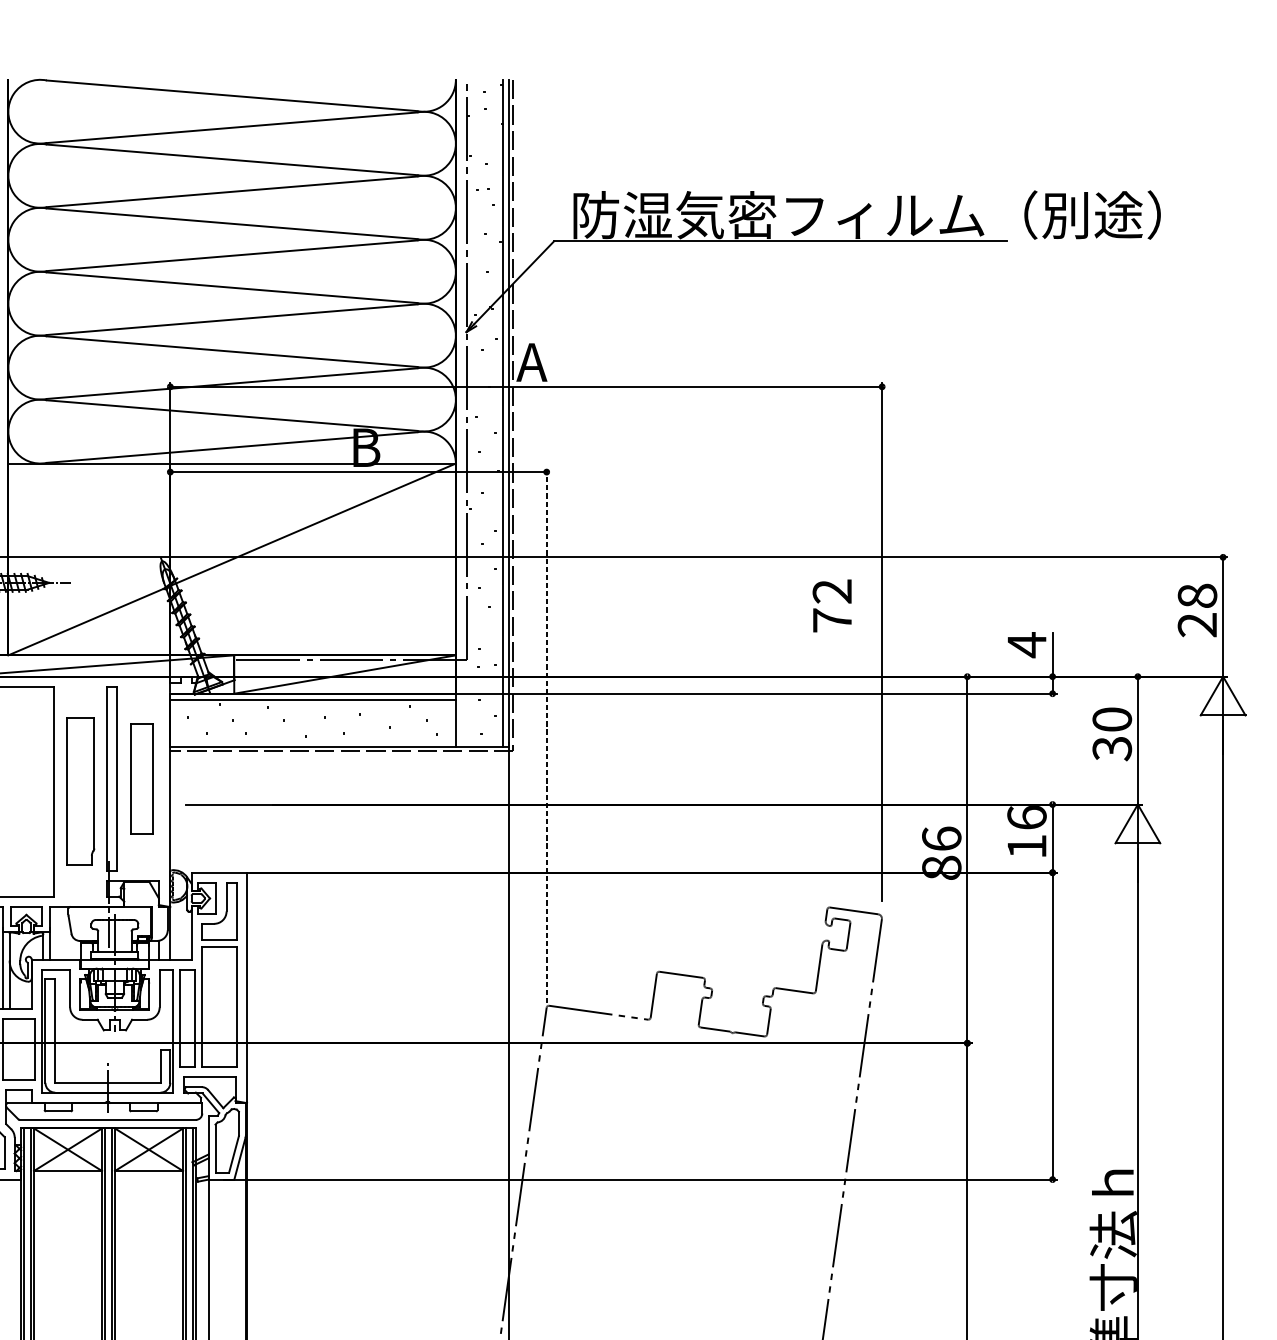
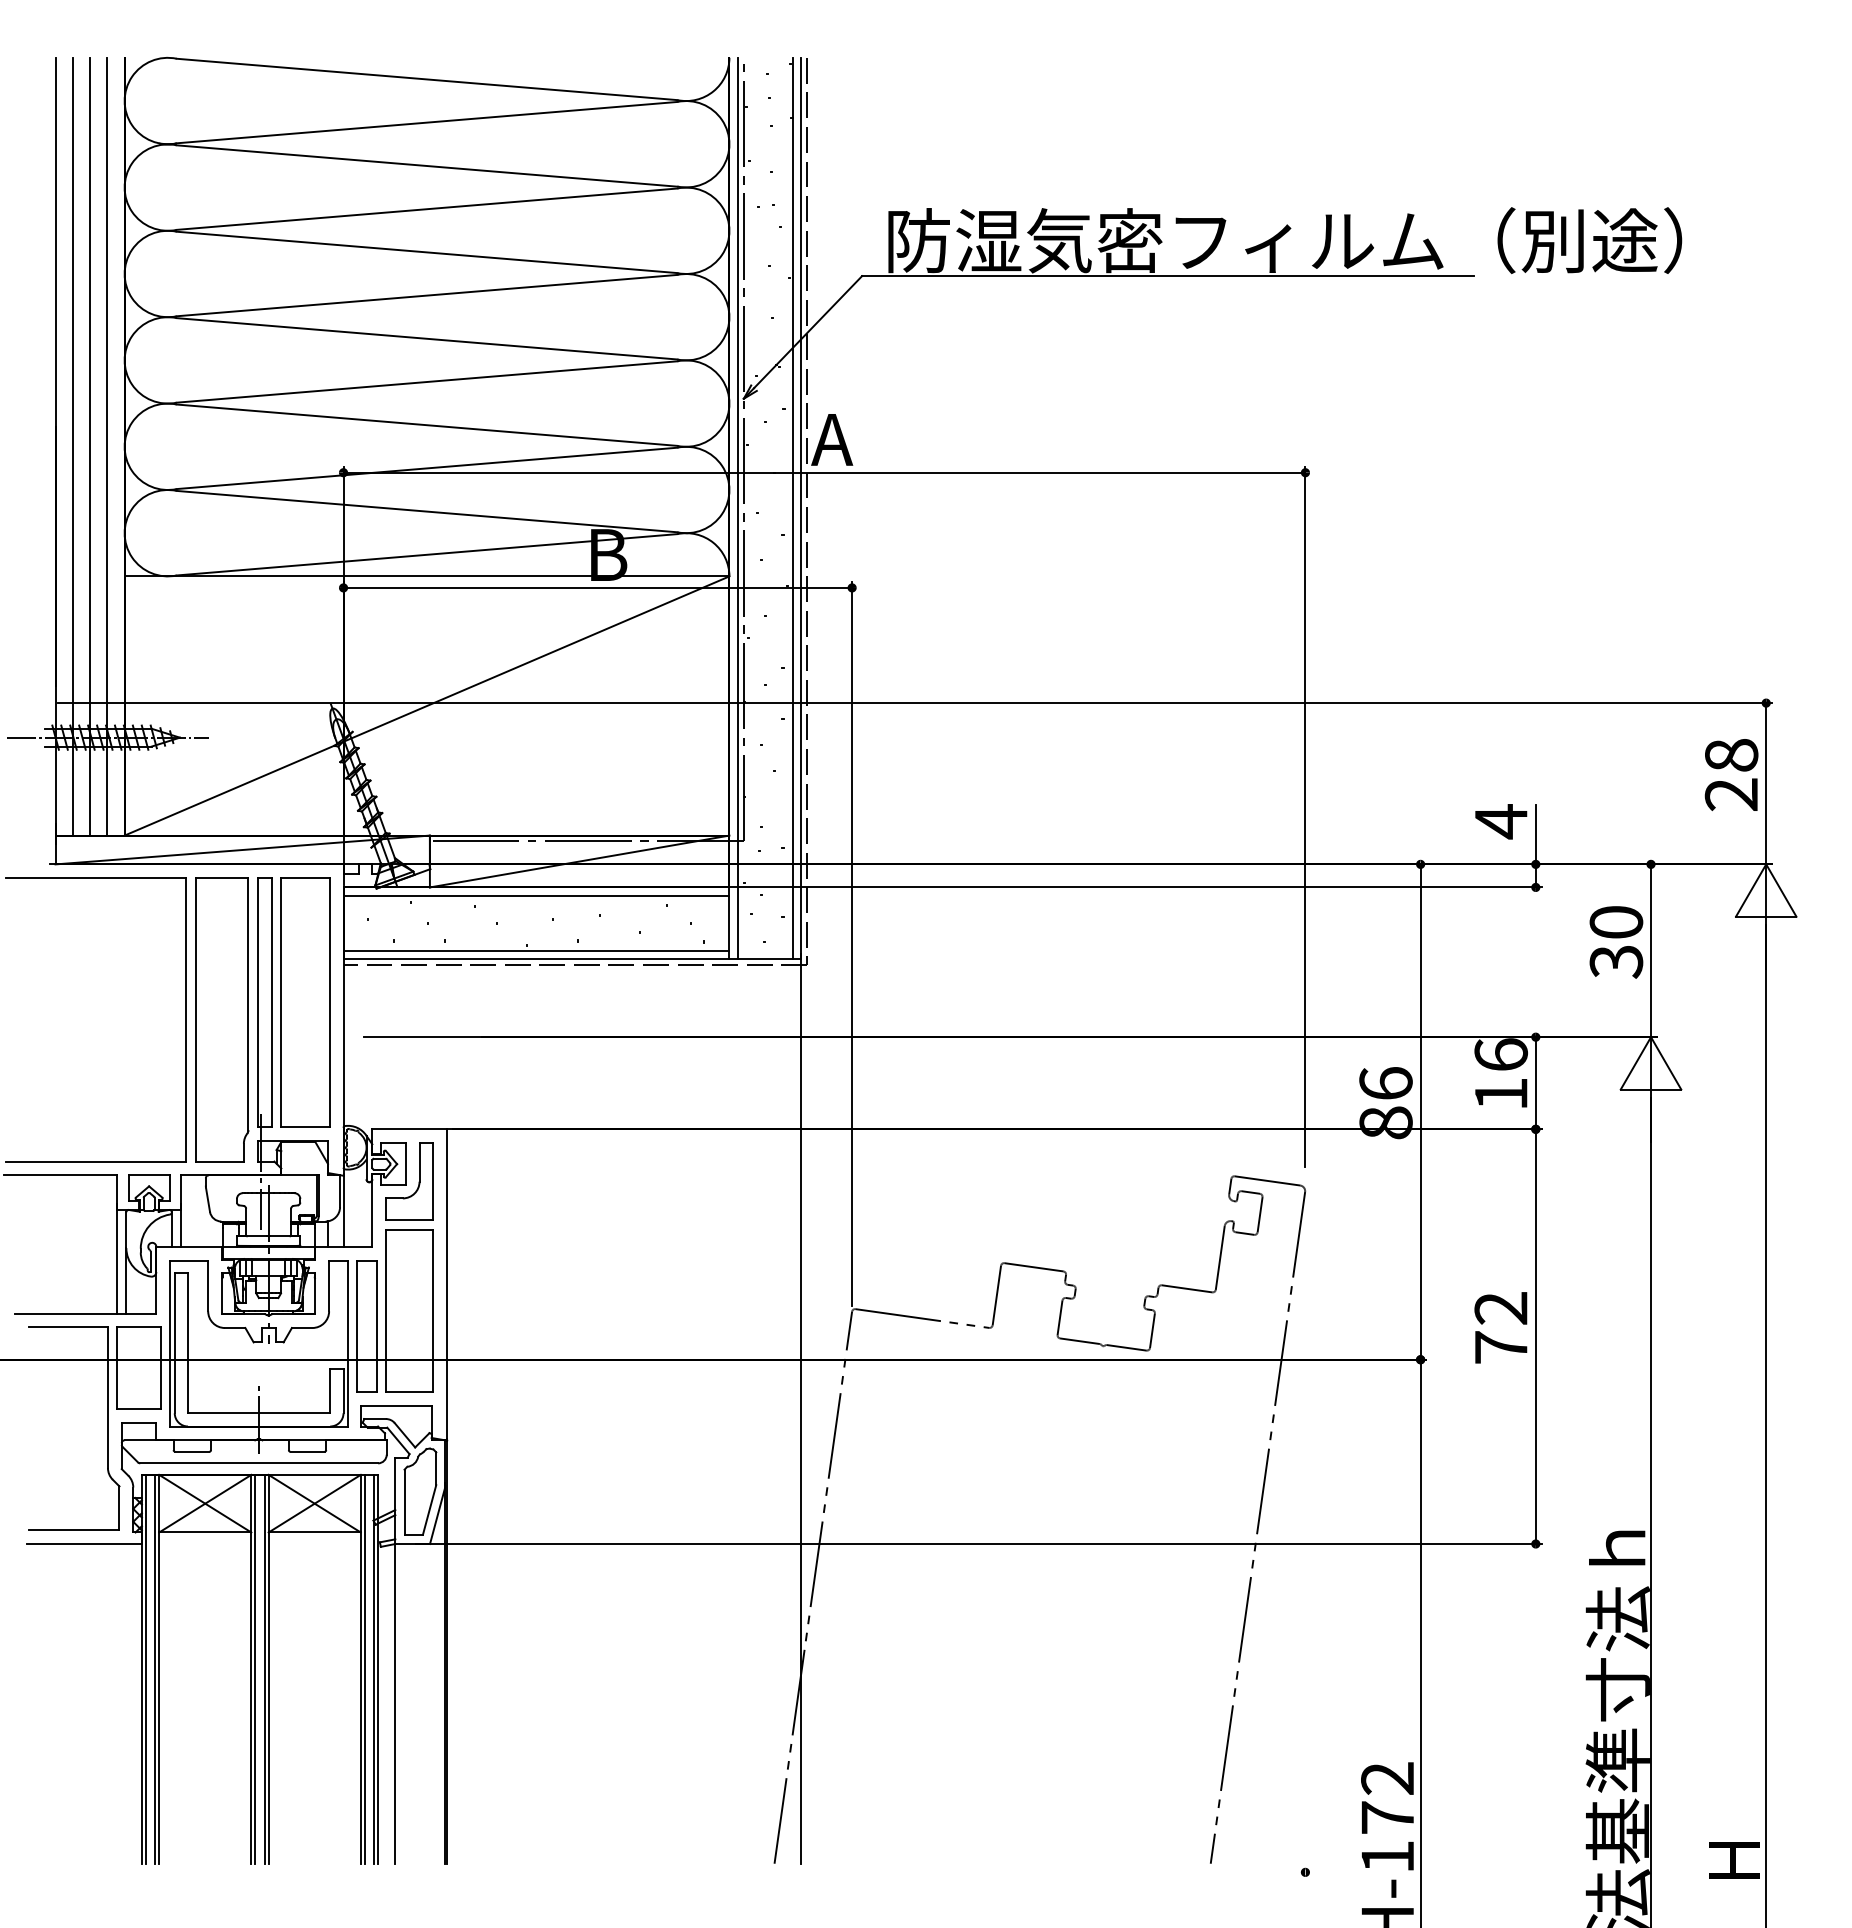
line: (462, 413) -> (738, 508), added
text: (831, 605) -> (1500, 1327), moved
line: (546, 735) -> (852, 943), dashed -> solid
line: (313, 740) -> (536, 950), added
part: (142, 778) -> (305, 1002), size x1.67
part: (80, 791) -> (222, 1019), size x1.43

